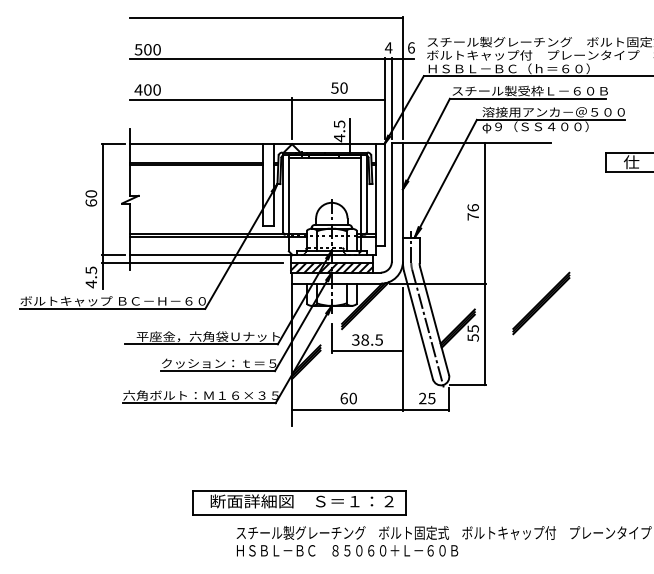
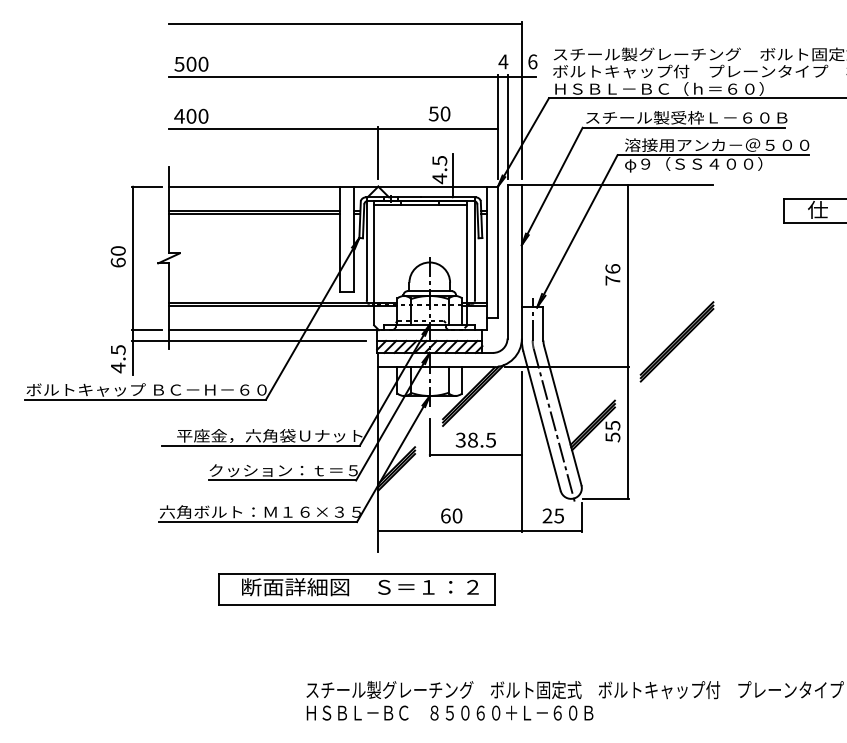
part: (540, 303) -> (676, 341), moved
part: (299, 503) -> (356, 589), moved

